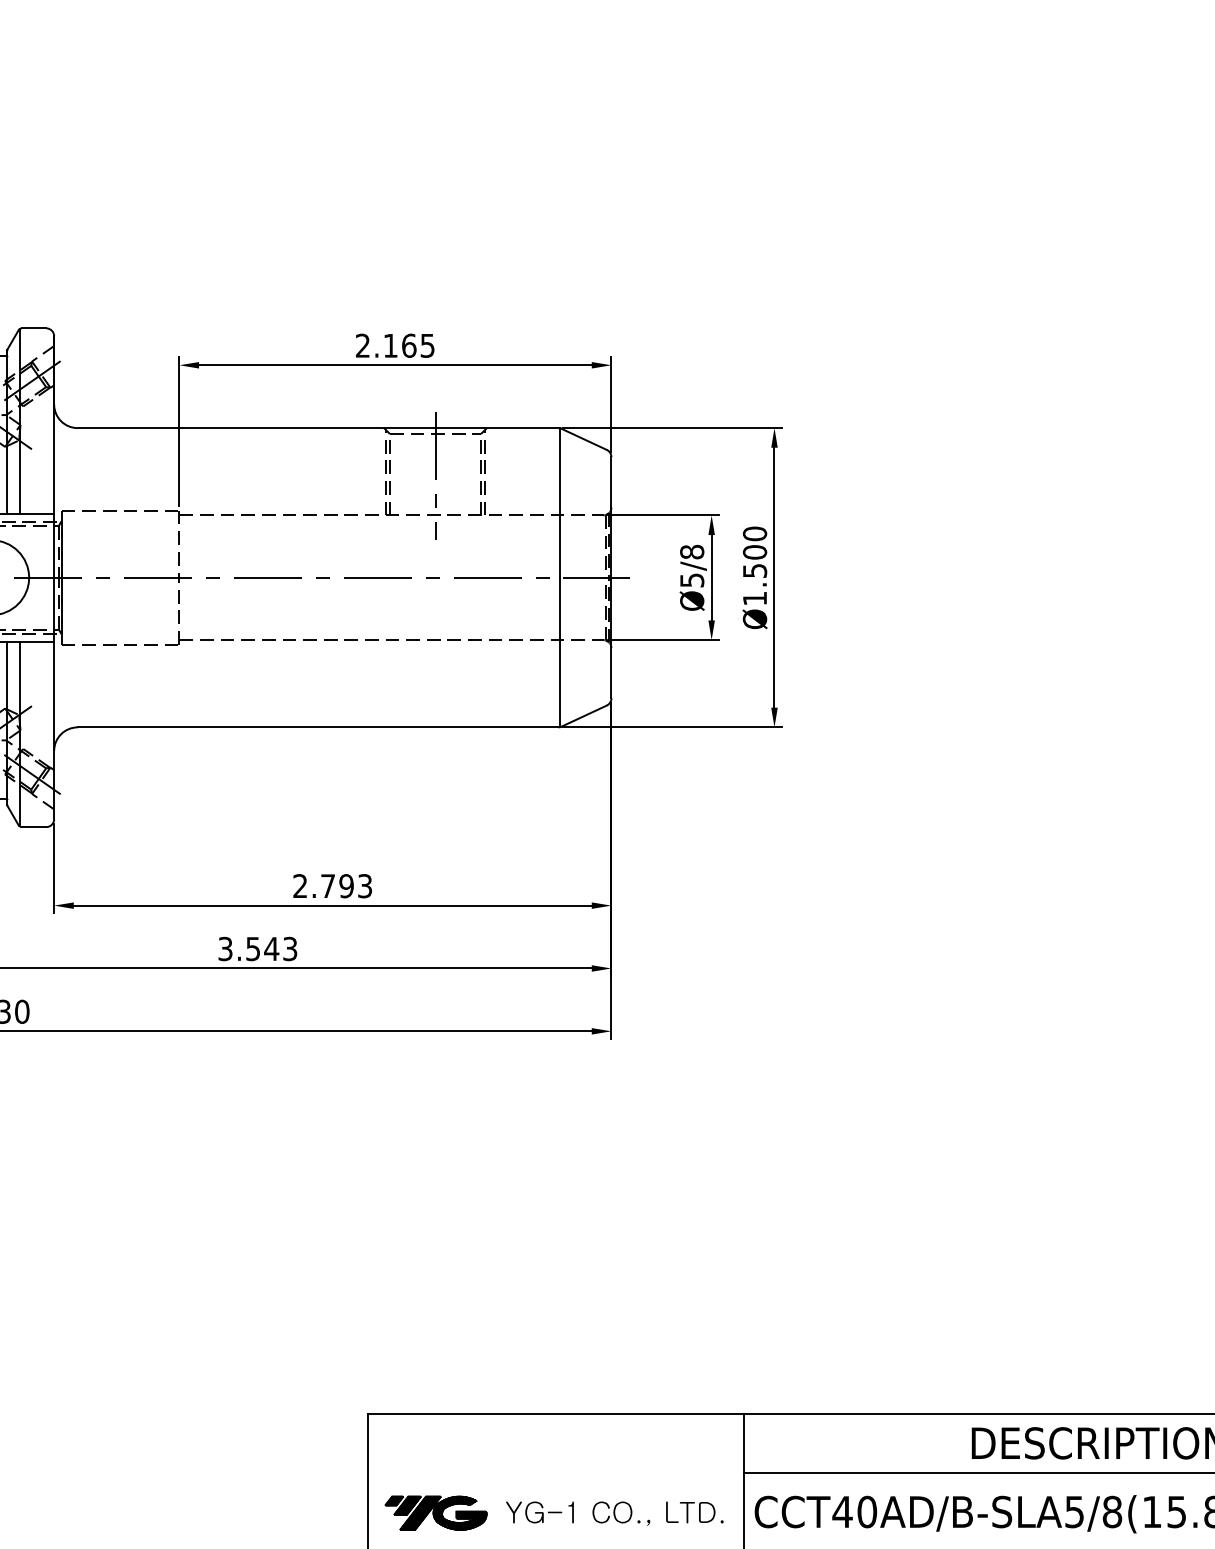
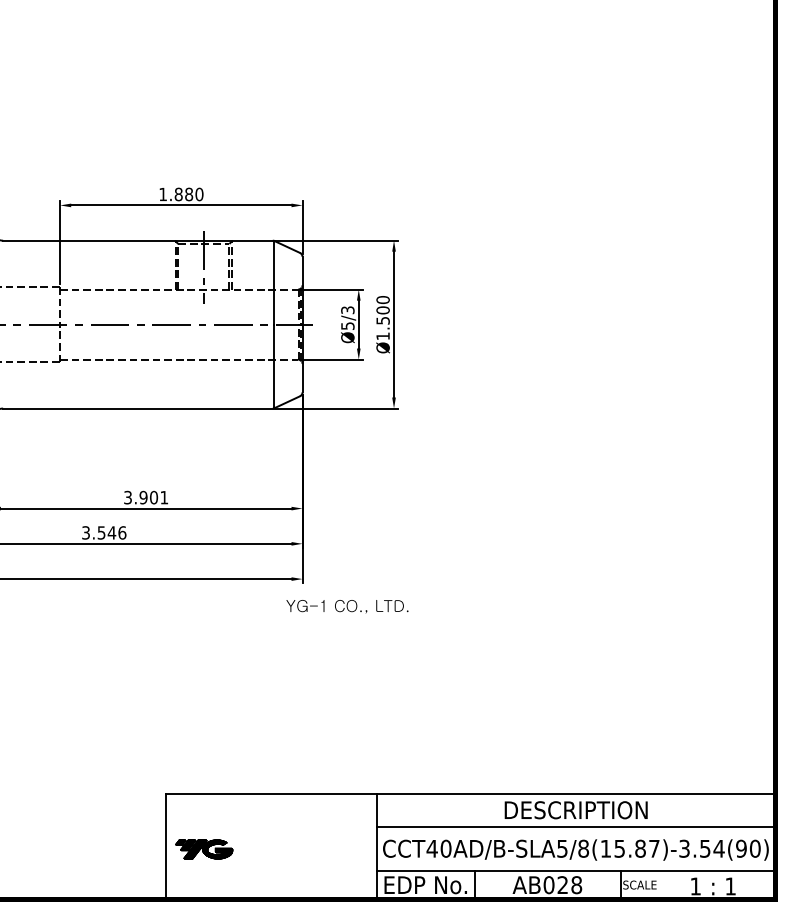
text: (395, 345) -> (181, 194), 2.165 -> 1.880
text: (691, 552) -> (347, 310), Ø5/8 -> Ø5/3
text: (333, 885) -> (146, 497), 2.793 -> 3.901
text: (290, 948) -> (122, 532), 3.543 -> 3.546
text: (614, 1513) -> (347, 606), moved

